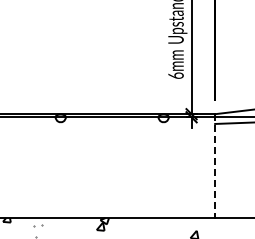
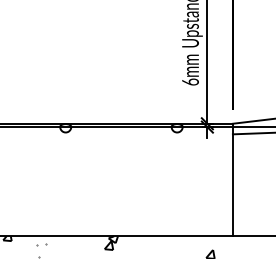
line: (215, 166) -> (233, 180), dashed -> solid

